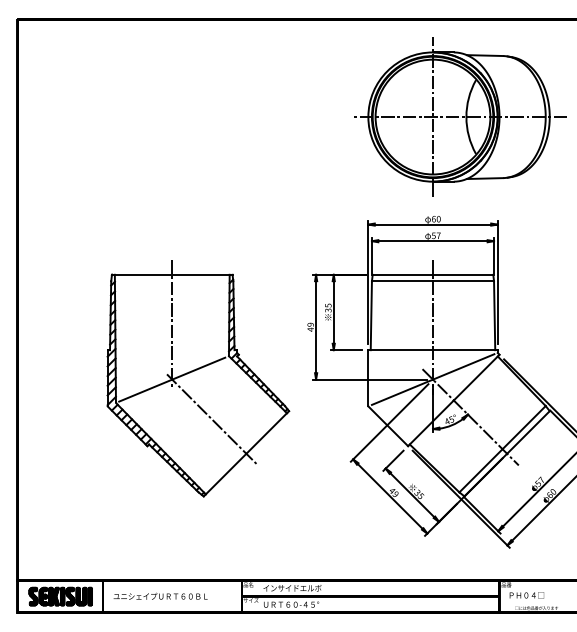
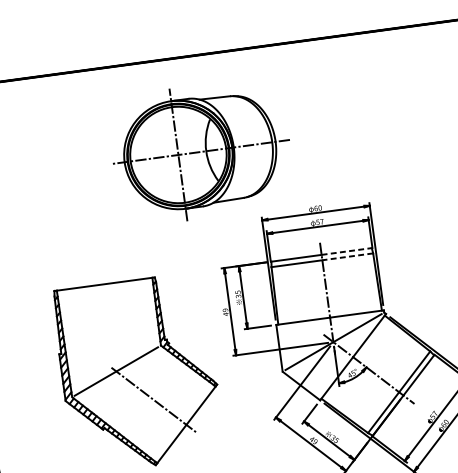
part: (460, 116) -> (201, 151), moved
line: (463, 274) -> (346, 251), solid -> dashed
line: (463, 281) -> (347, 257), solid -> dashed
line: (172, 323) -> (110, 324), removed

